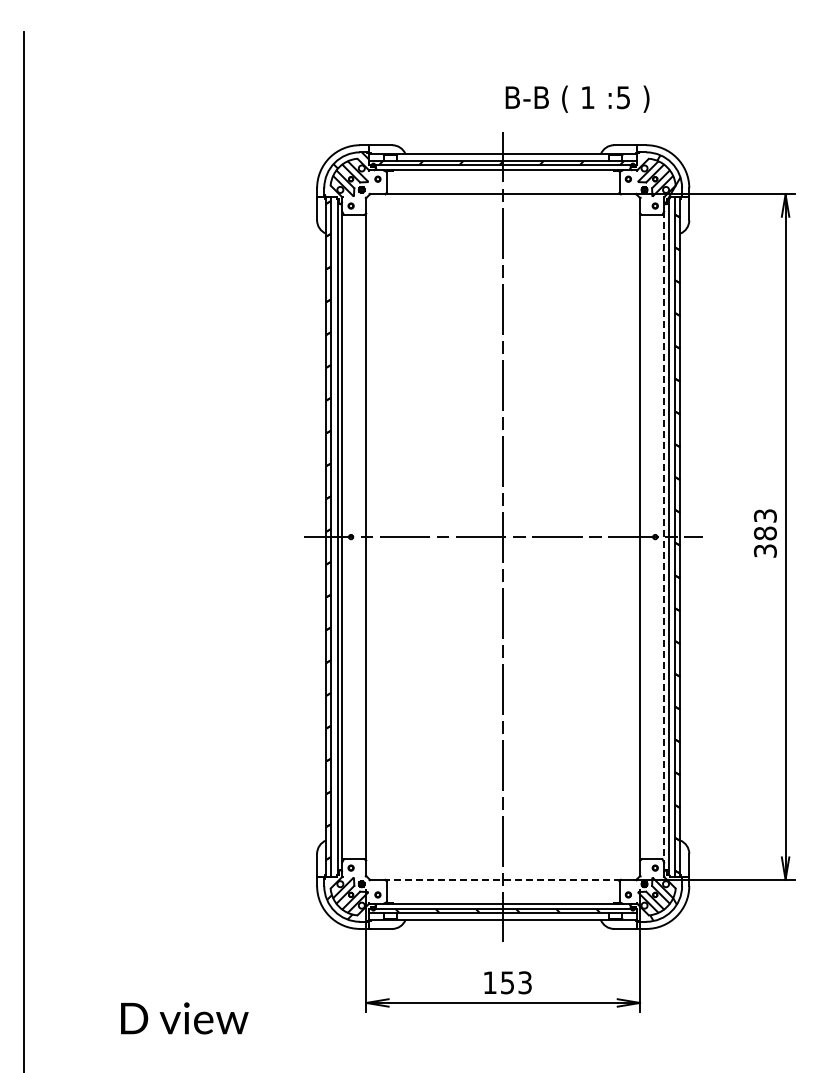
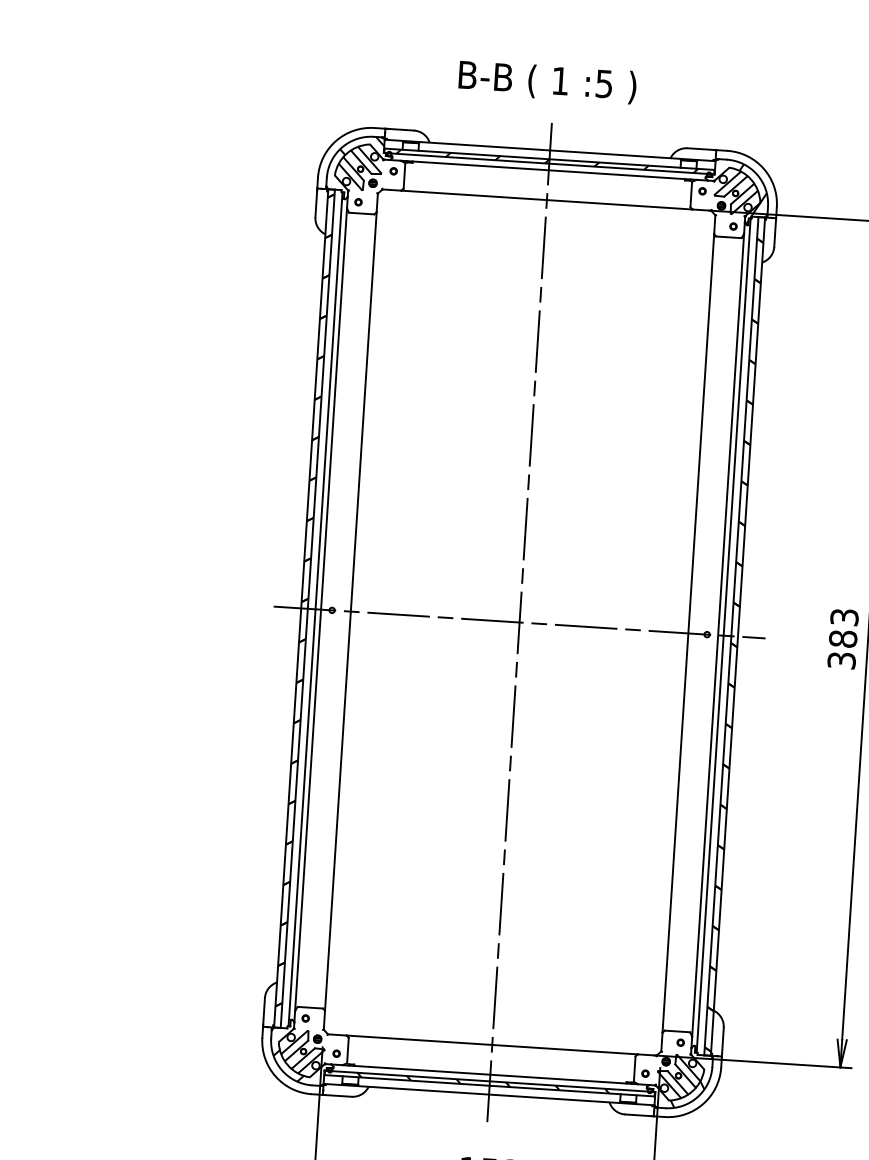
text: (577, 98) -> (547, 81), moved
line: (664, 537) -> (718, 635), dashed -> solid
line: (502, 879) -> (491, 1044), dashed -> solid

